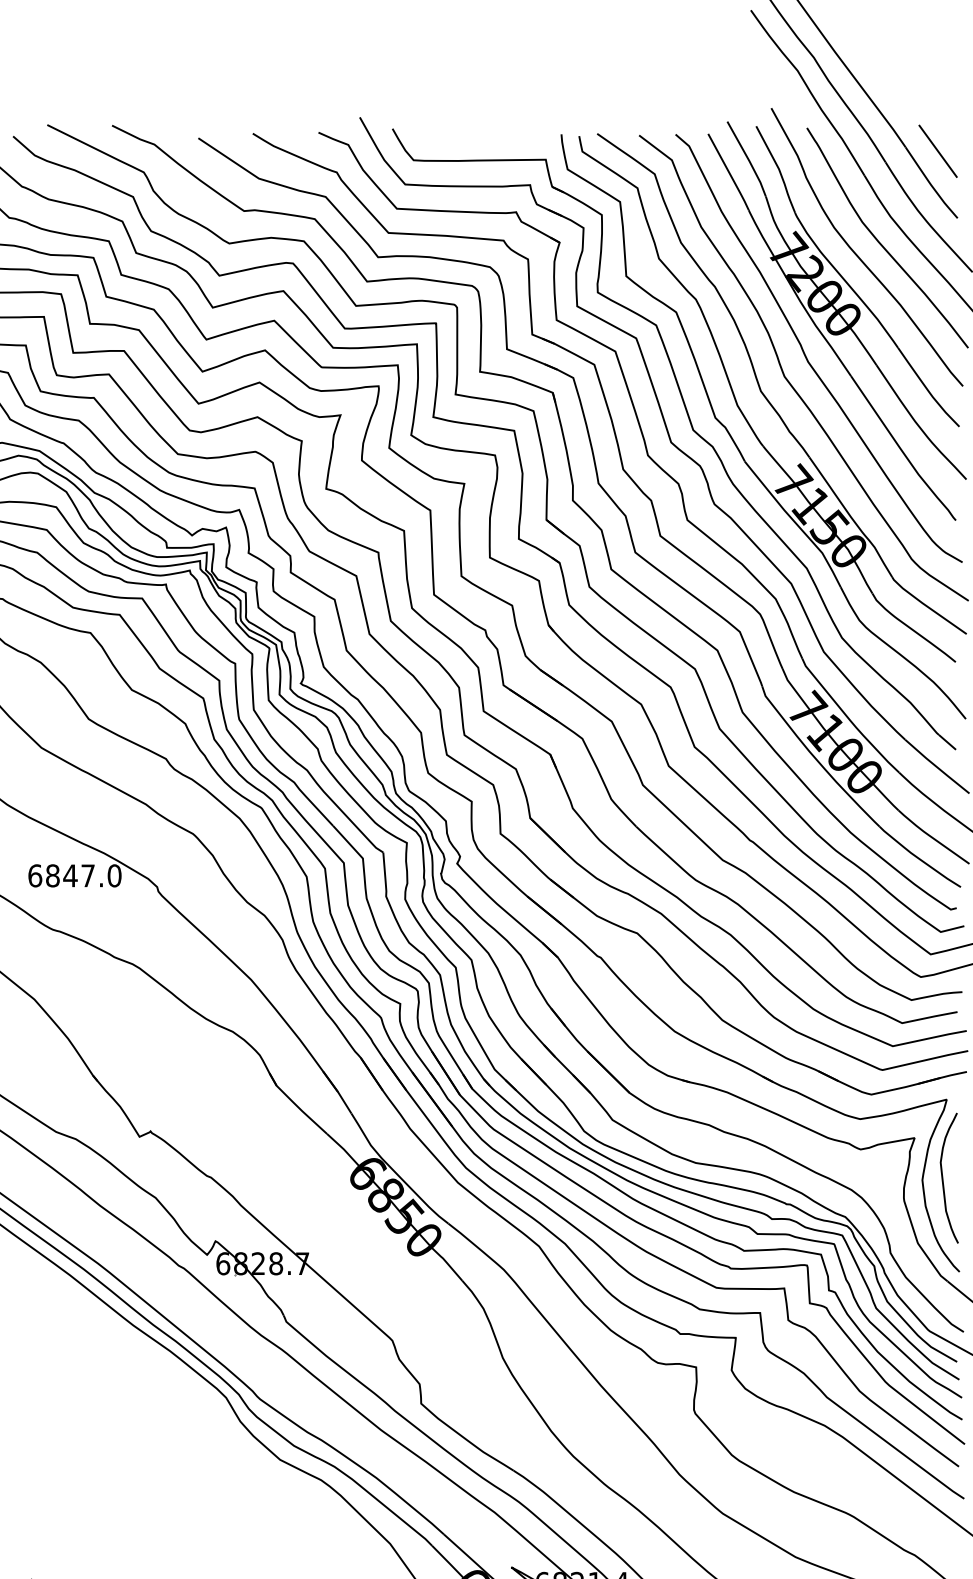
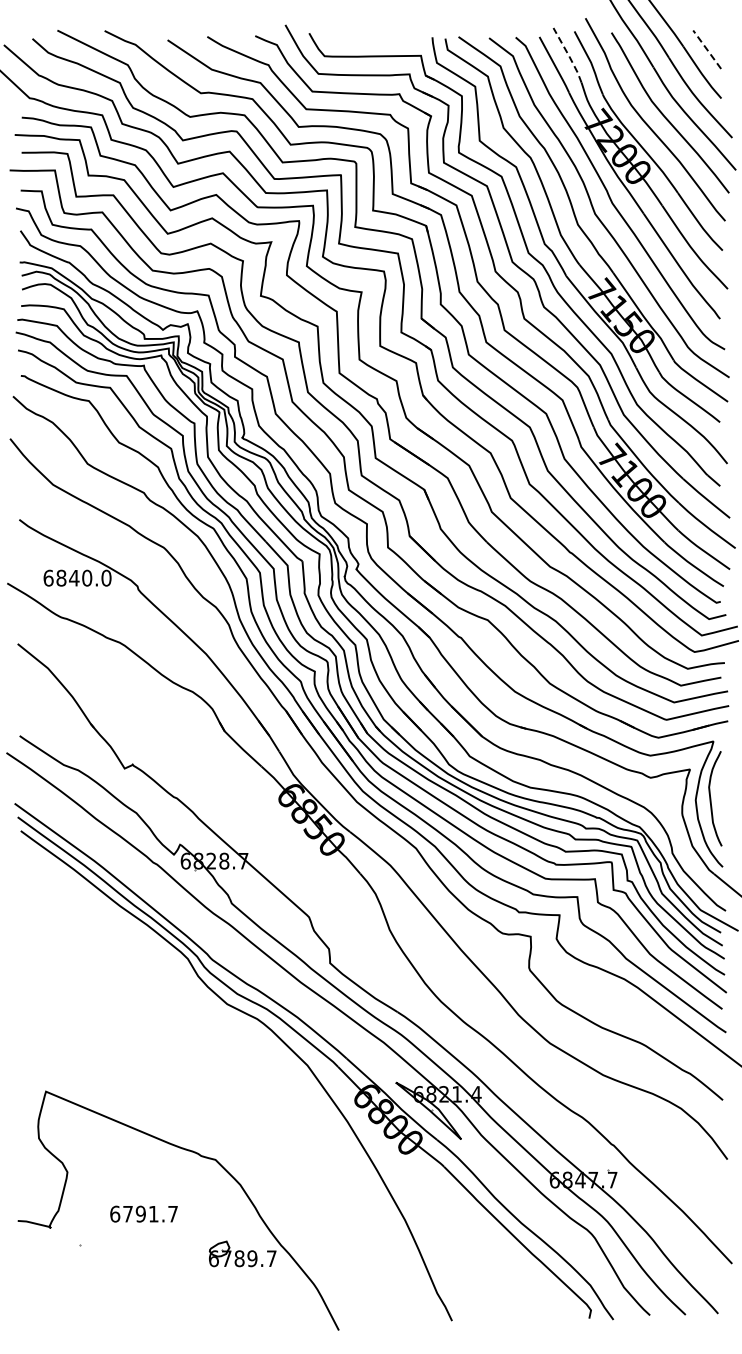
line: (938, 151) -> (707, 49), solid -> dashed
line: (747, 159) -> (568, 55), solid -> dashed
text: (88, 874) -> (87, 577), 6847.0 -> 6840.0

